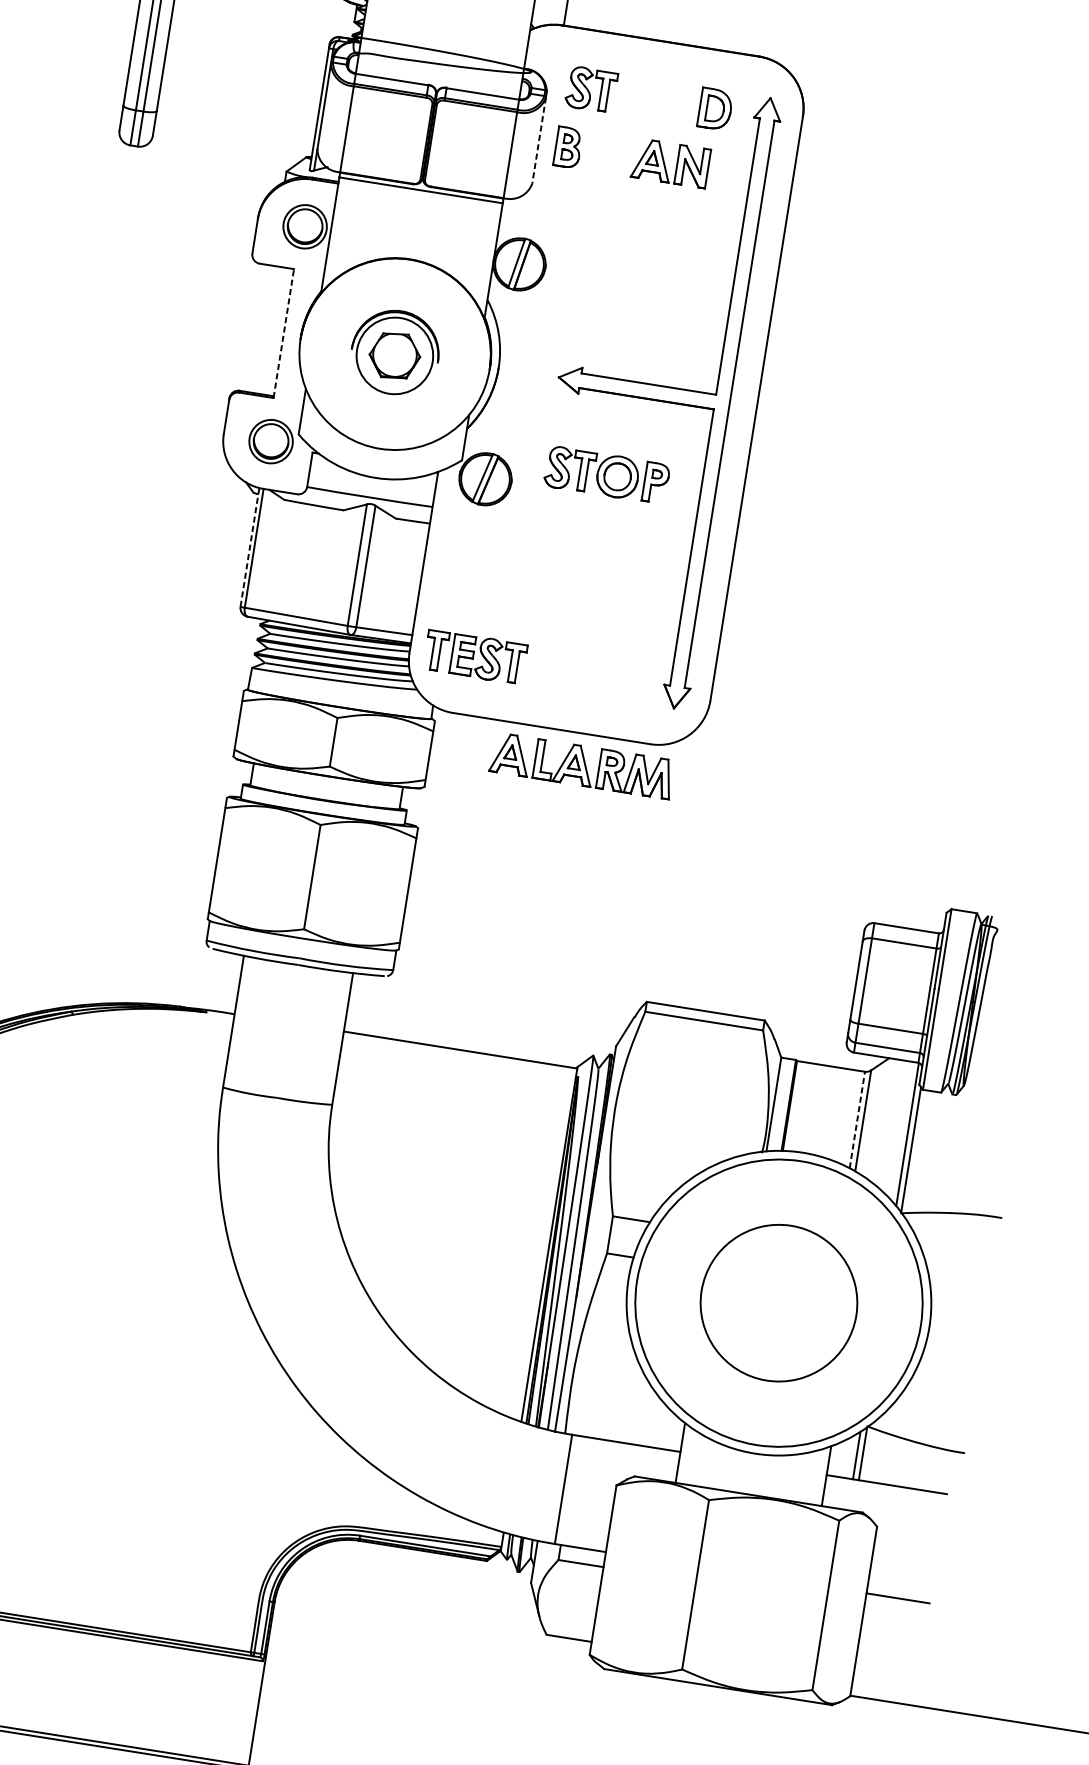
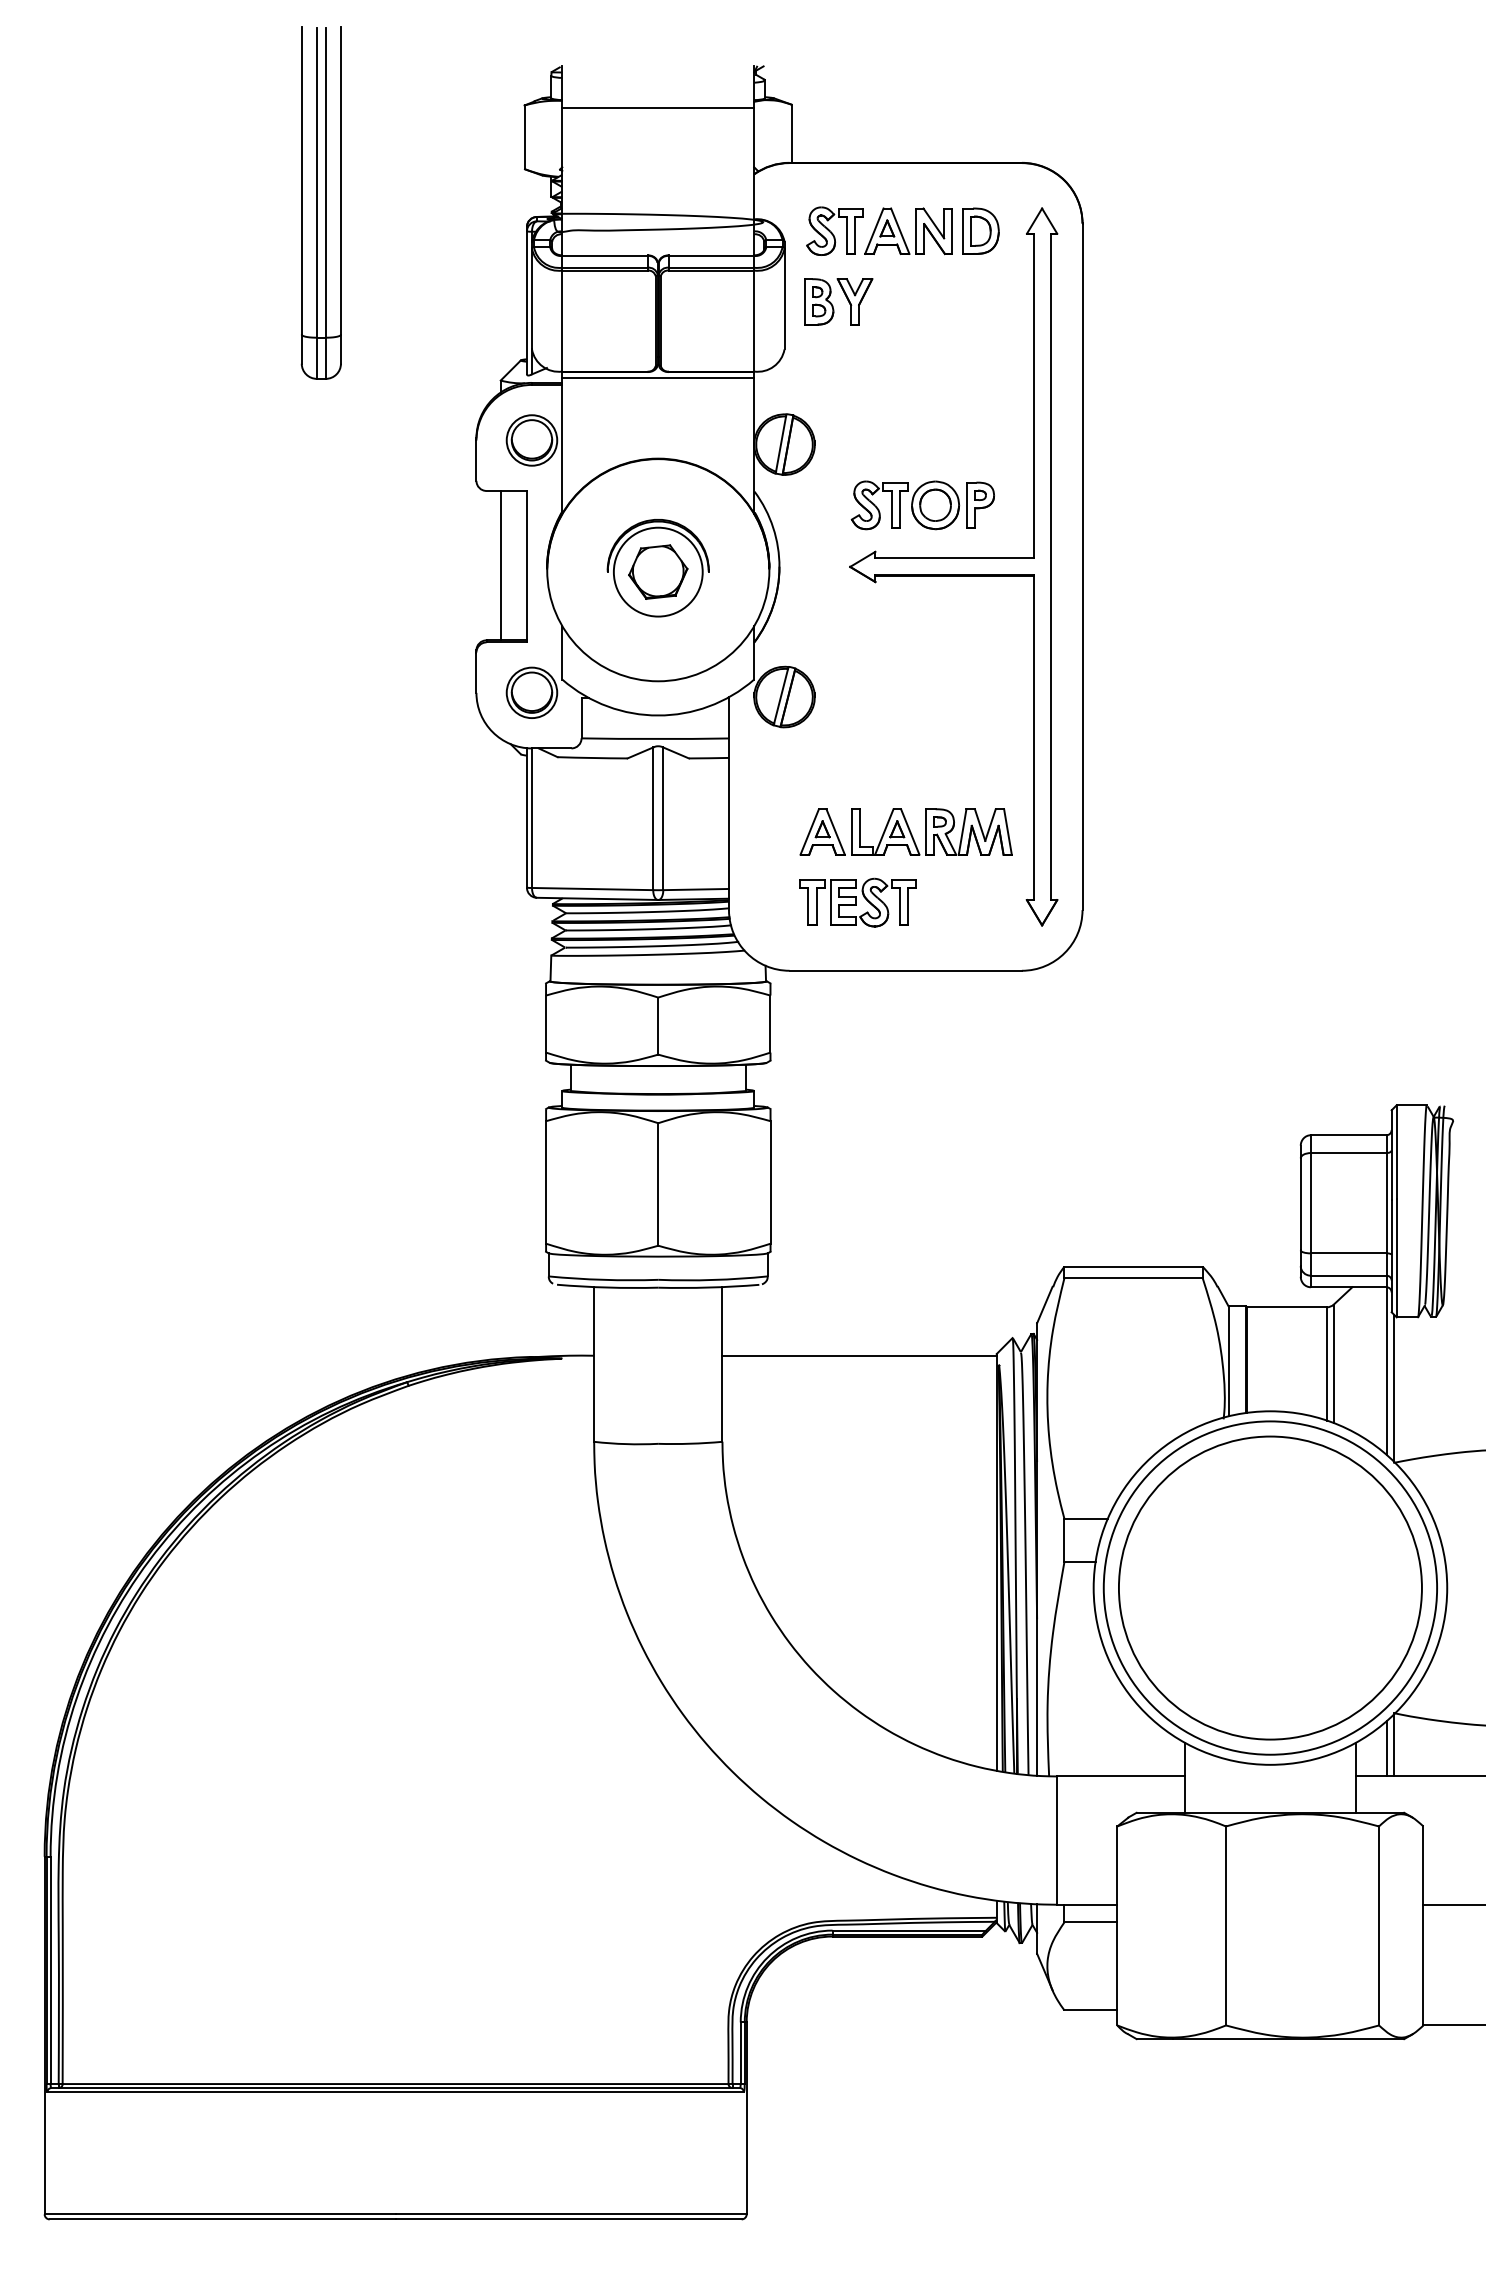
line: (539, 140) -> (784, 299), dashed -> solid
part: (598, 152) -> (854, 301), added
part: (665, 164) -> (902, 233), moved
line: (261, 328) -> (500, 565), added
line: (283, 333) -> (526, 566), dashed -> solid
part: (606, 475) -> (922, 505), moved
line: (249, 546) -> (526, 817), dashed -> solid
part: (474, 656) -> (857, 902), moved
part: (581, 765) -> (905, 831), moved
line: (857, 1119) -> (1327, 1363), dashed -> solid
circle: (778, 1302) -> (1269, 1587), size x1.67

